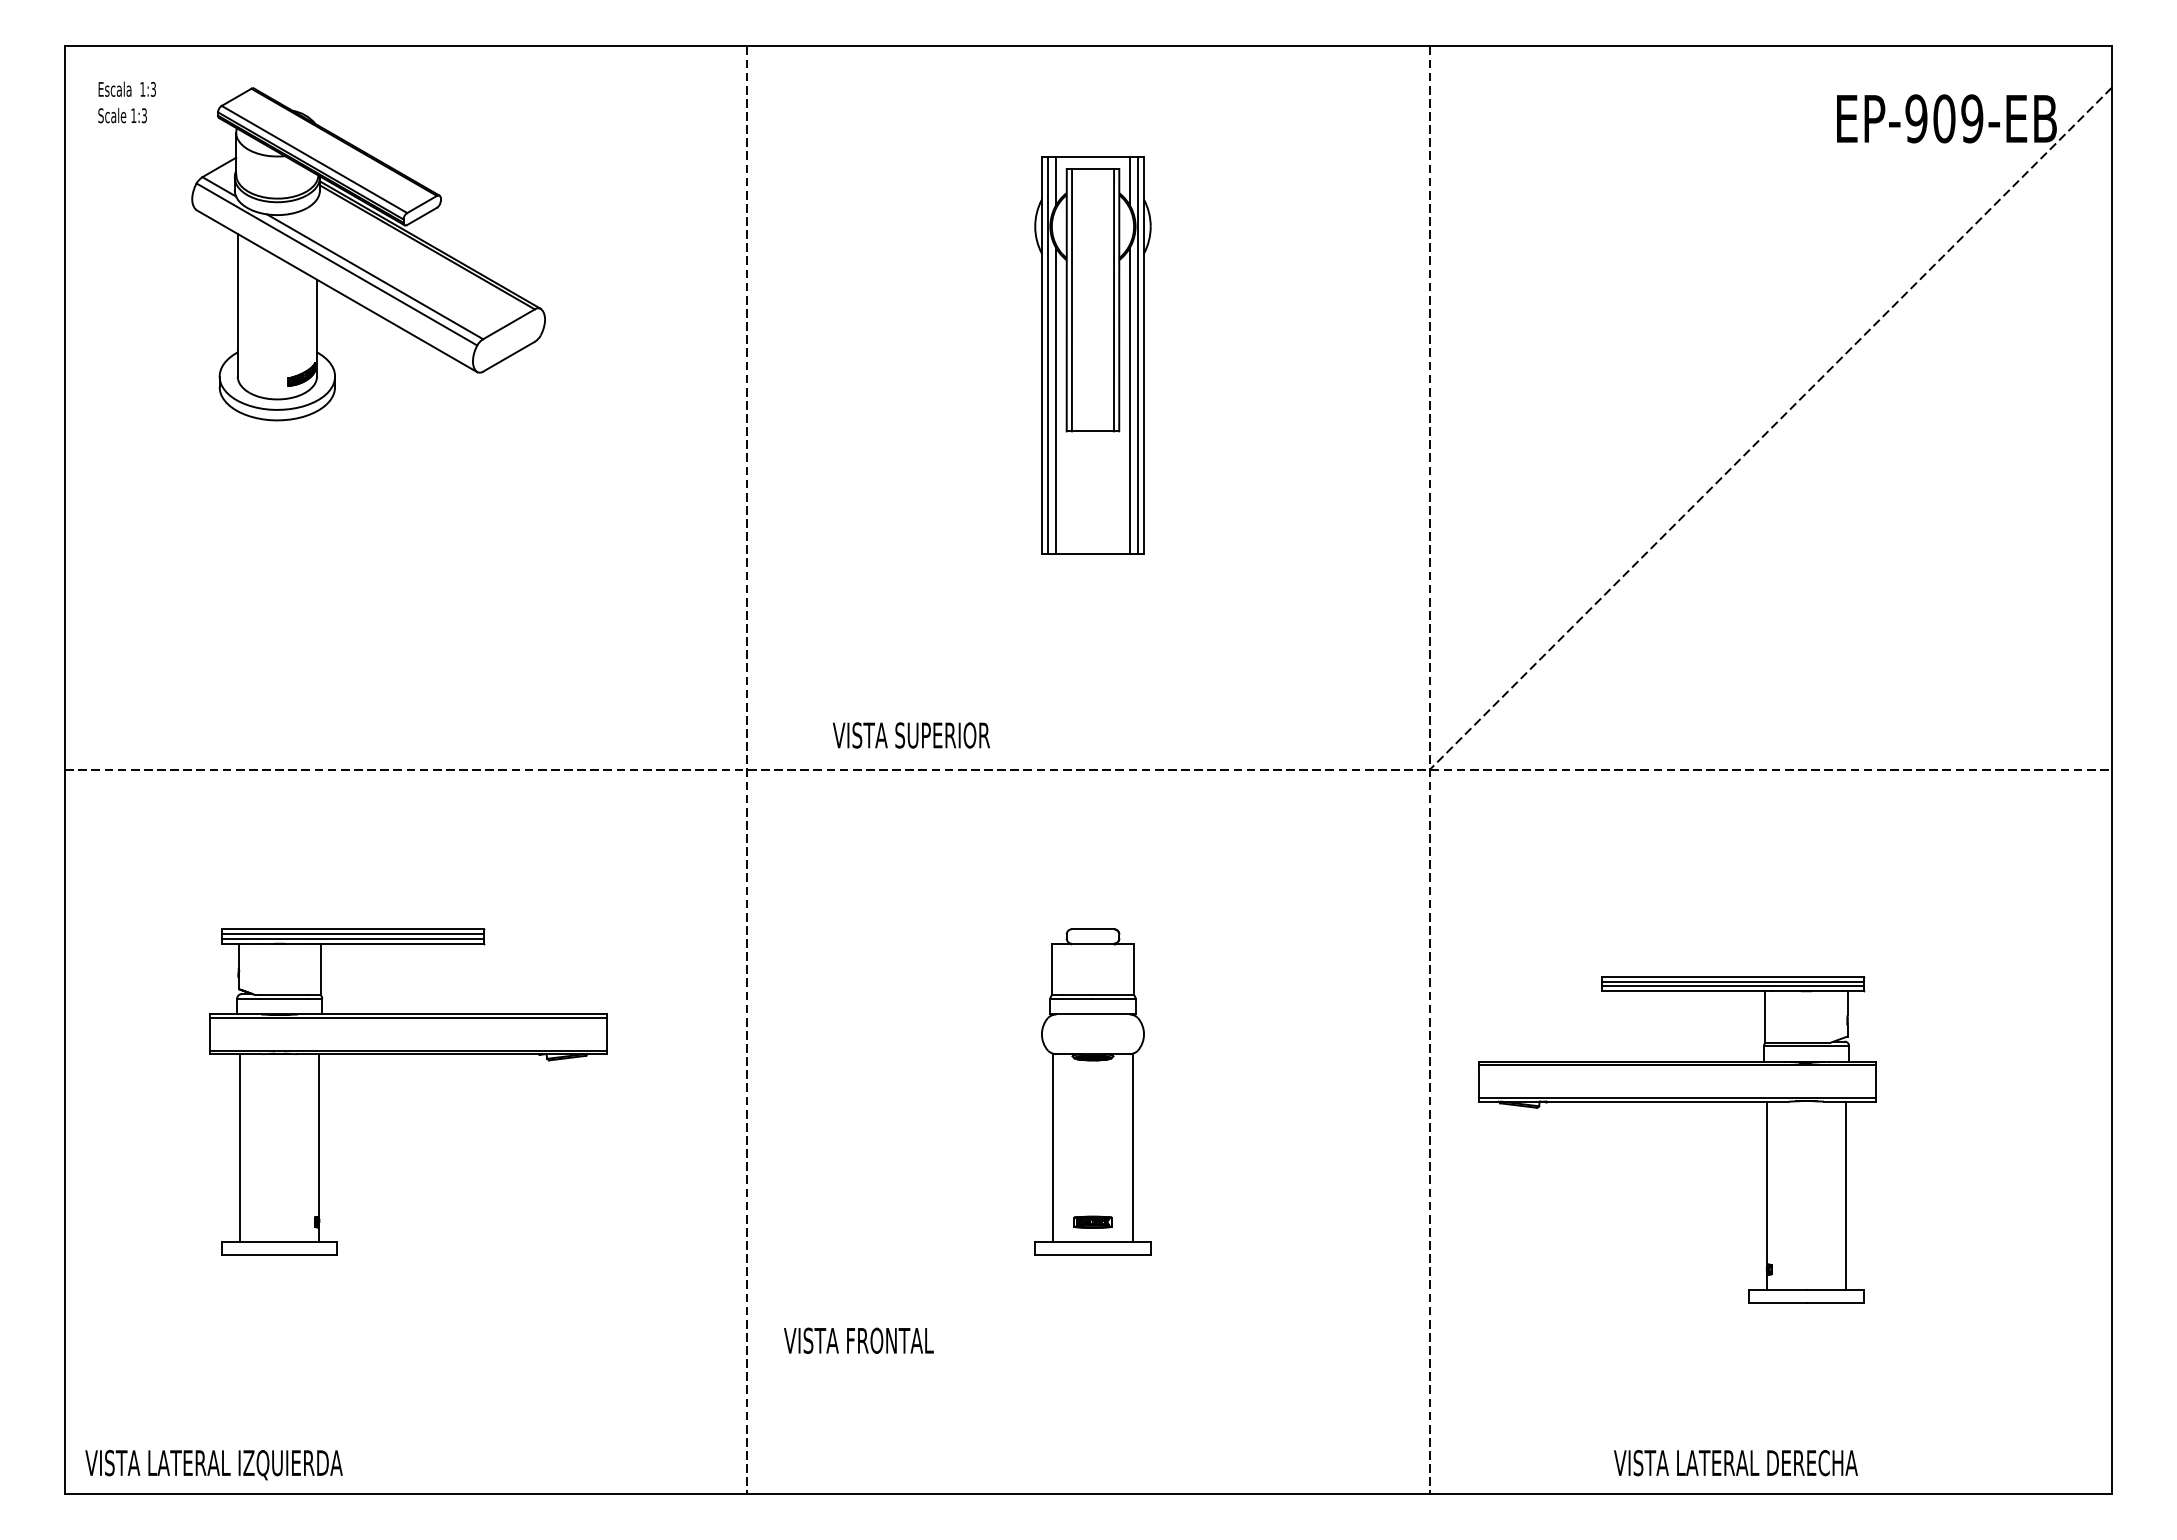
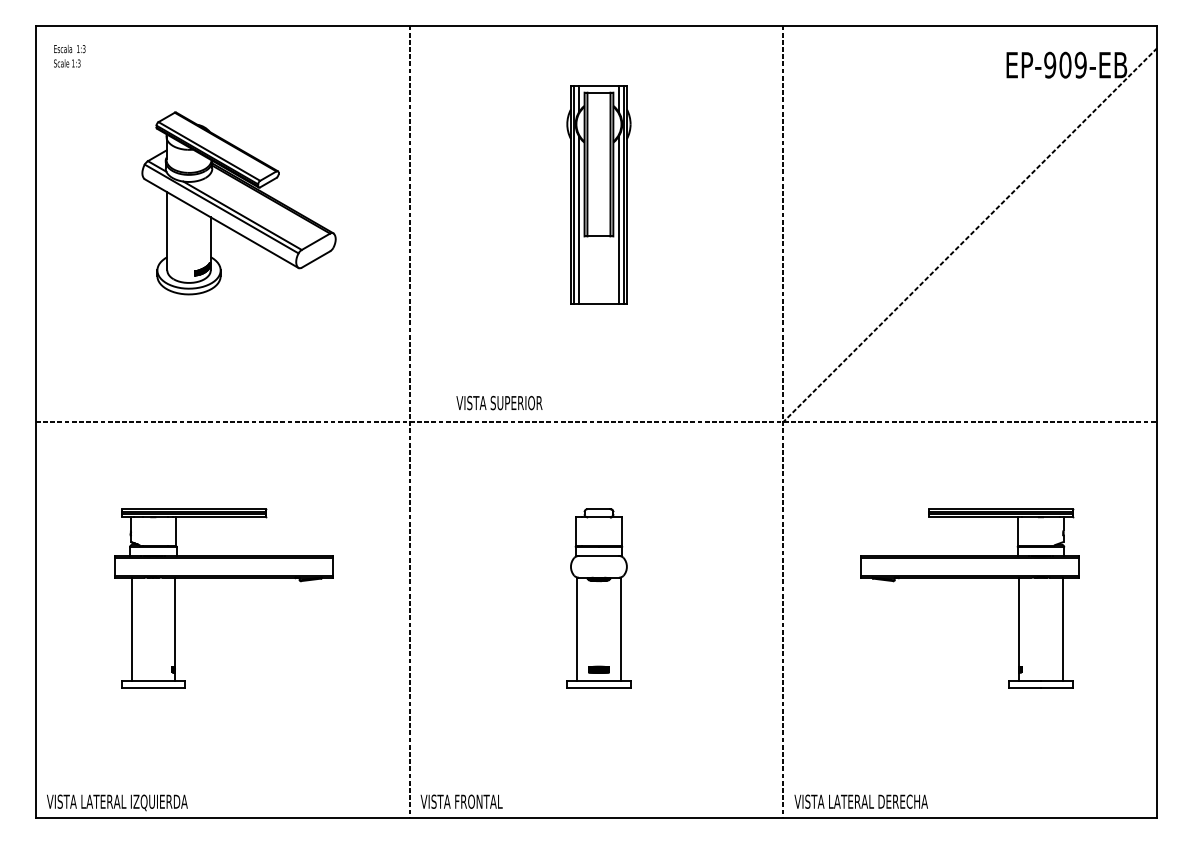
part: (367, 254) -> (238, 203), moved
part: (1676, 1103) -> (969, 578), moved
text: (858, 1340) -> (461, 801), moved
text: (1734, 1462) -> (860, 801), moved

